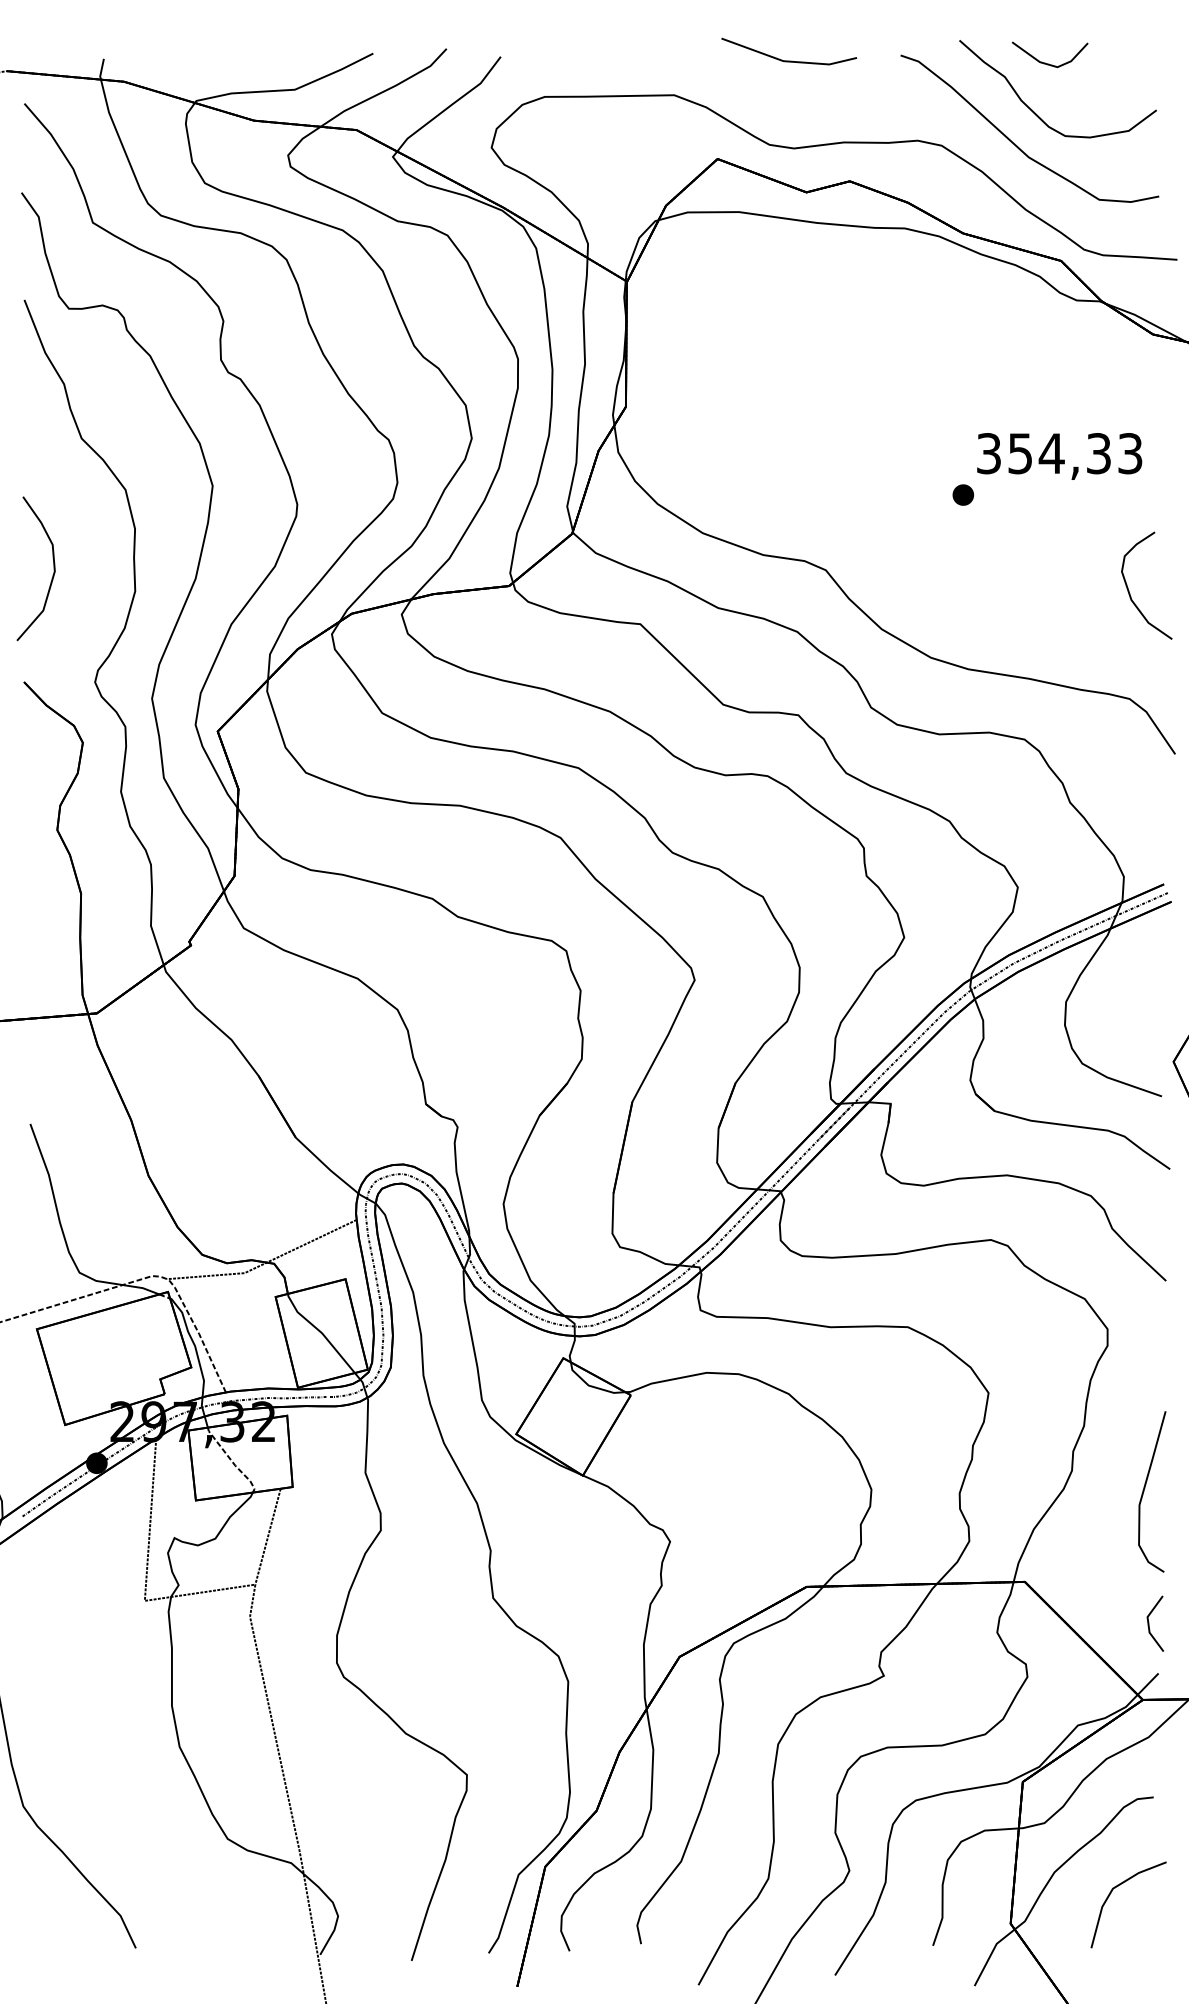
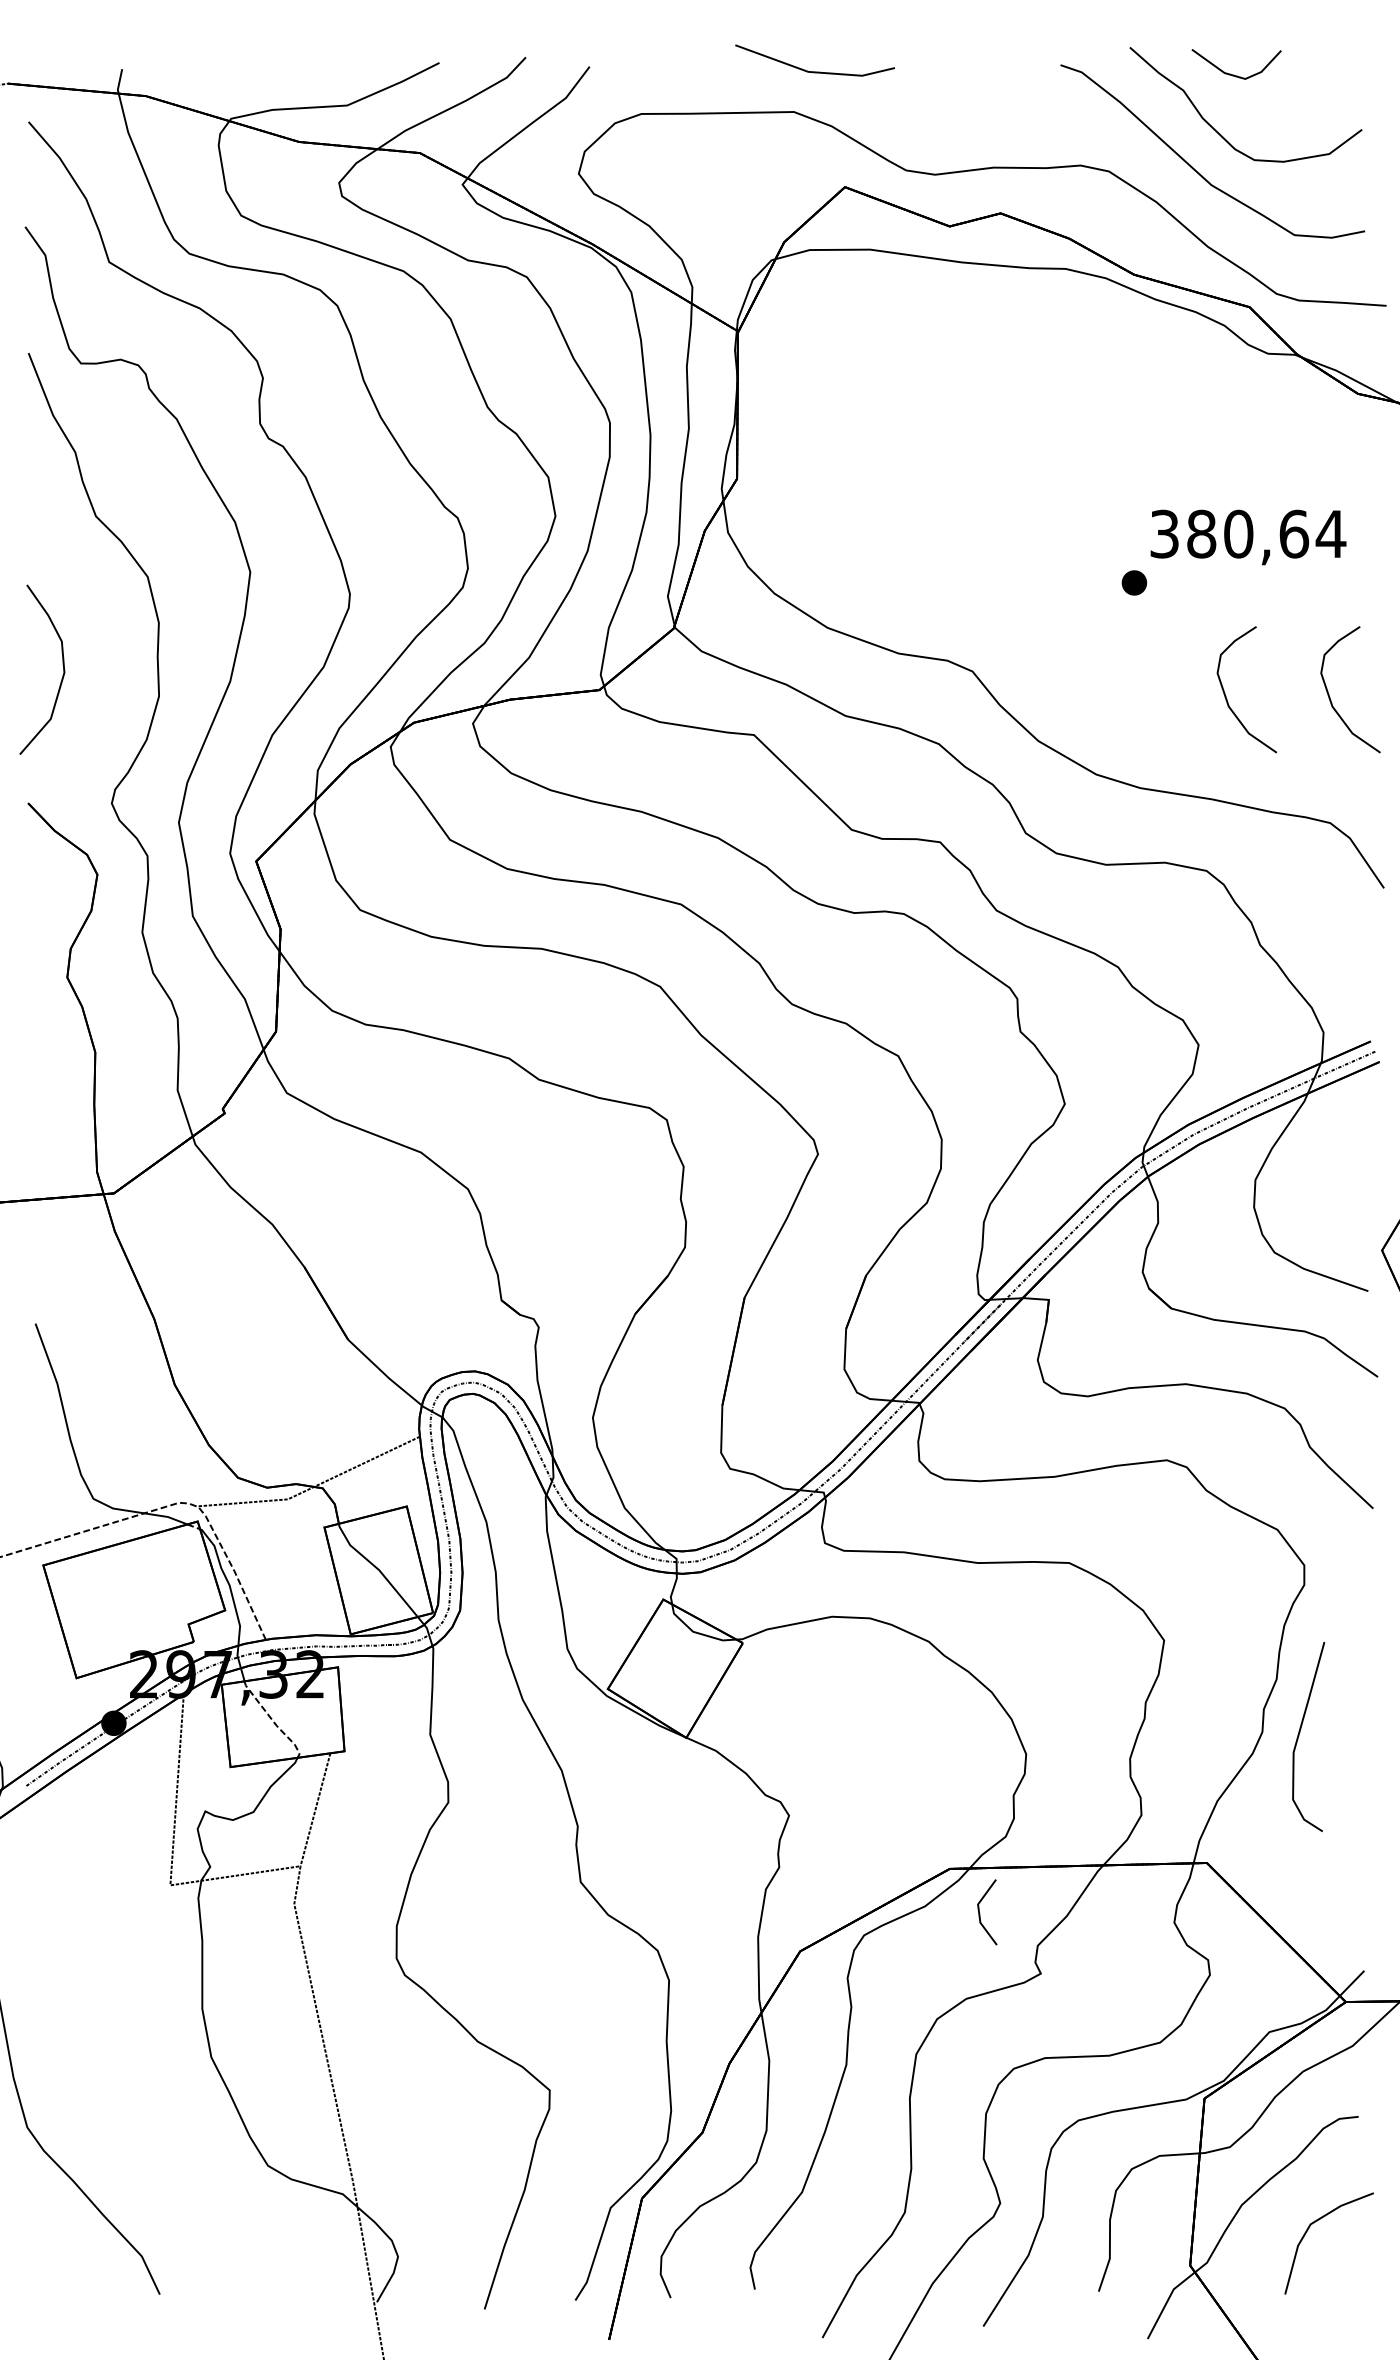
line: (789, 60) -> (815, 71), moved
text: (1075, 453) -> (1266, 533), 354,33 -> 380,64
curve: (1041, 590) -> (1226, 695), added
curve: (1145, 1488) -> (1300, 1732), moved
line: (1149, 1623) -> (980, 1912), moved

